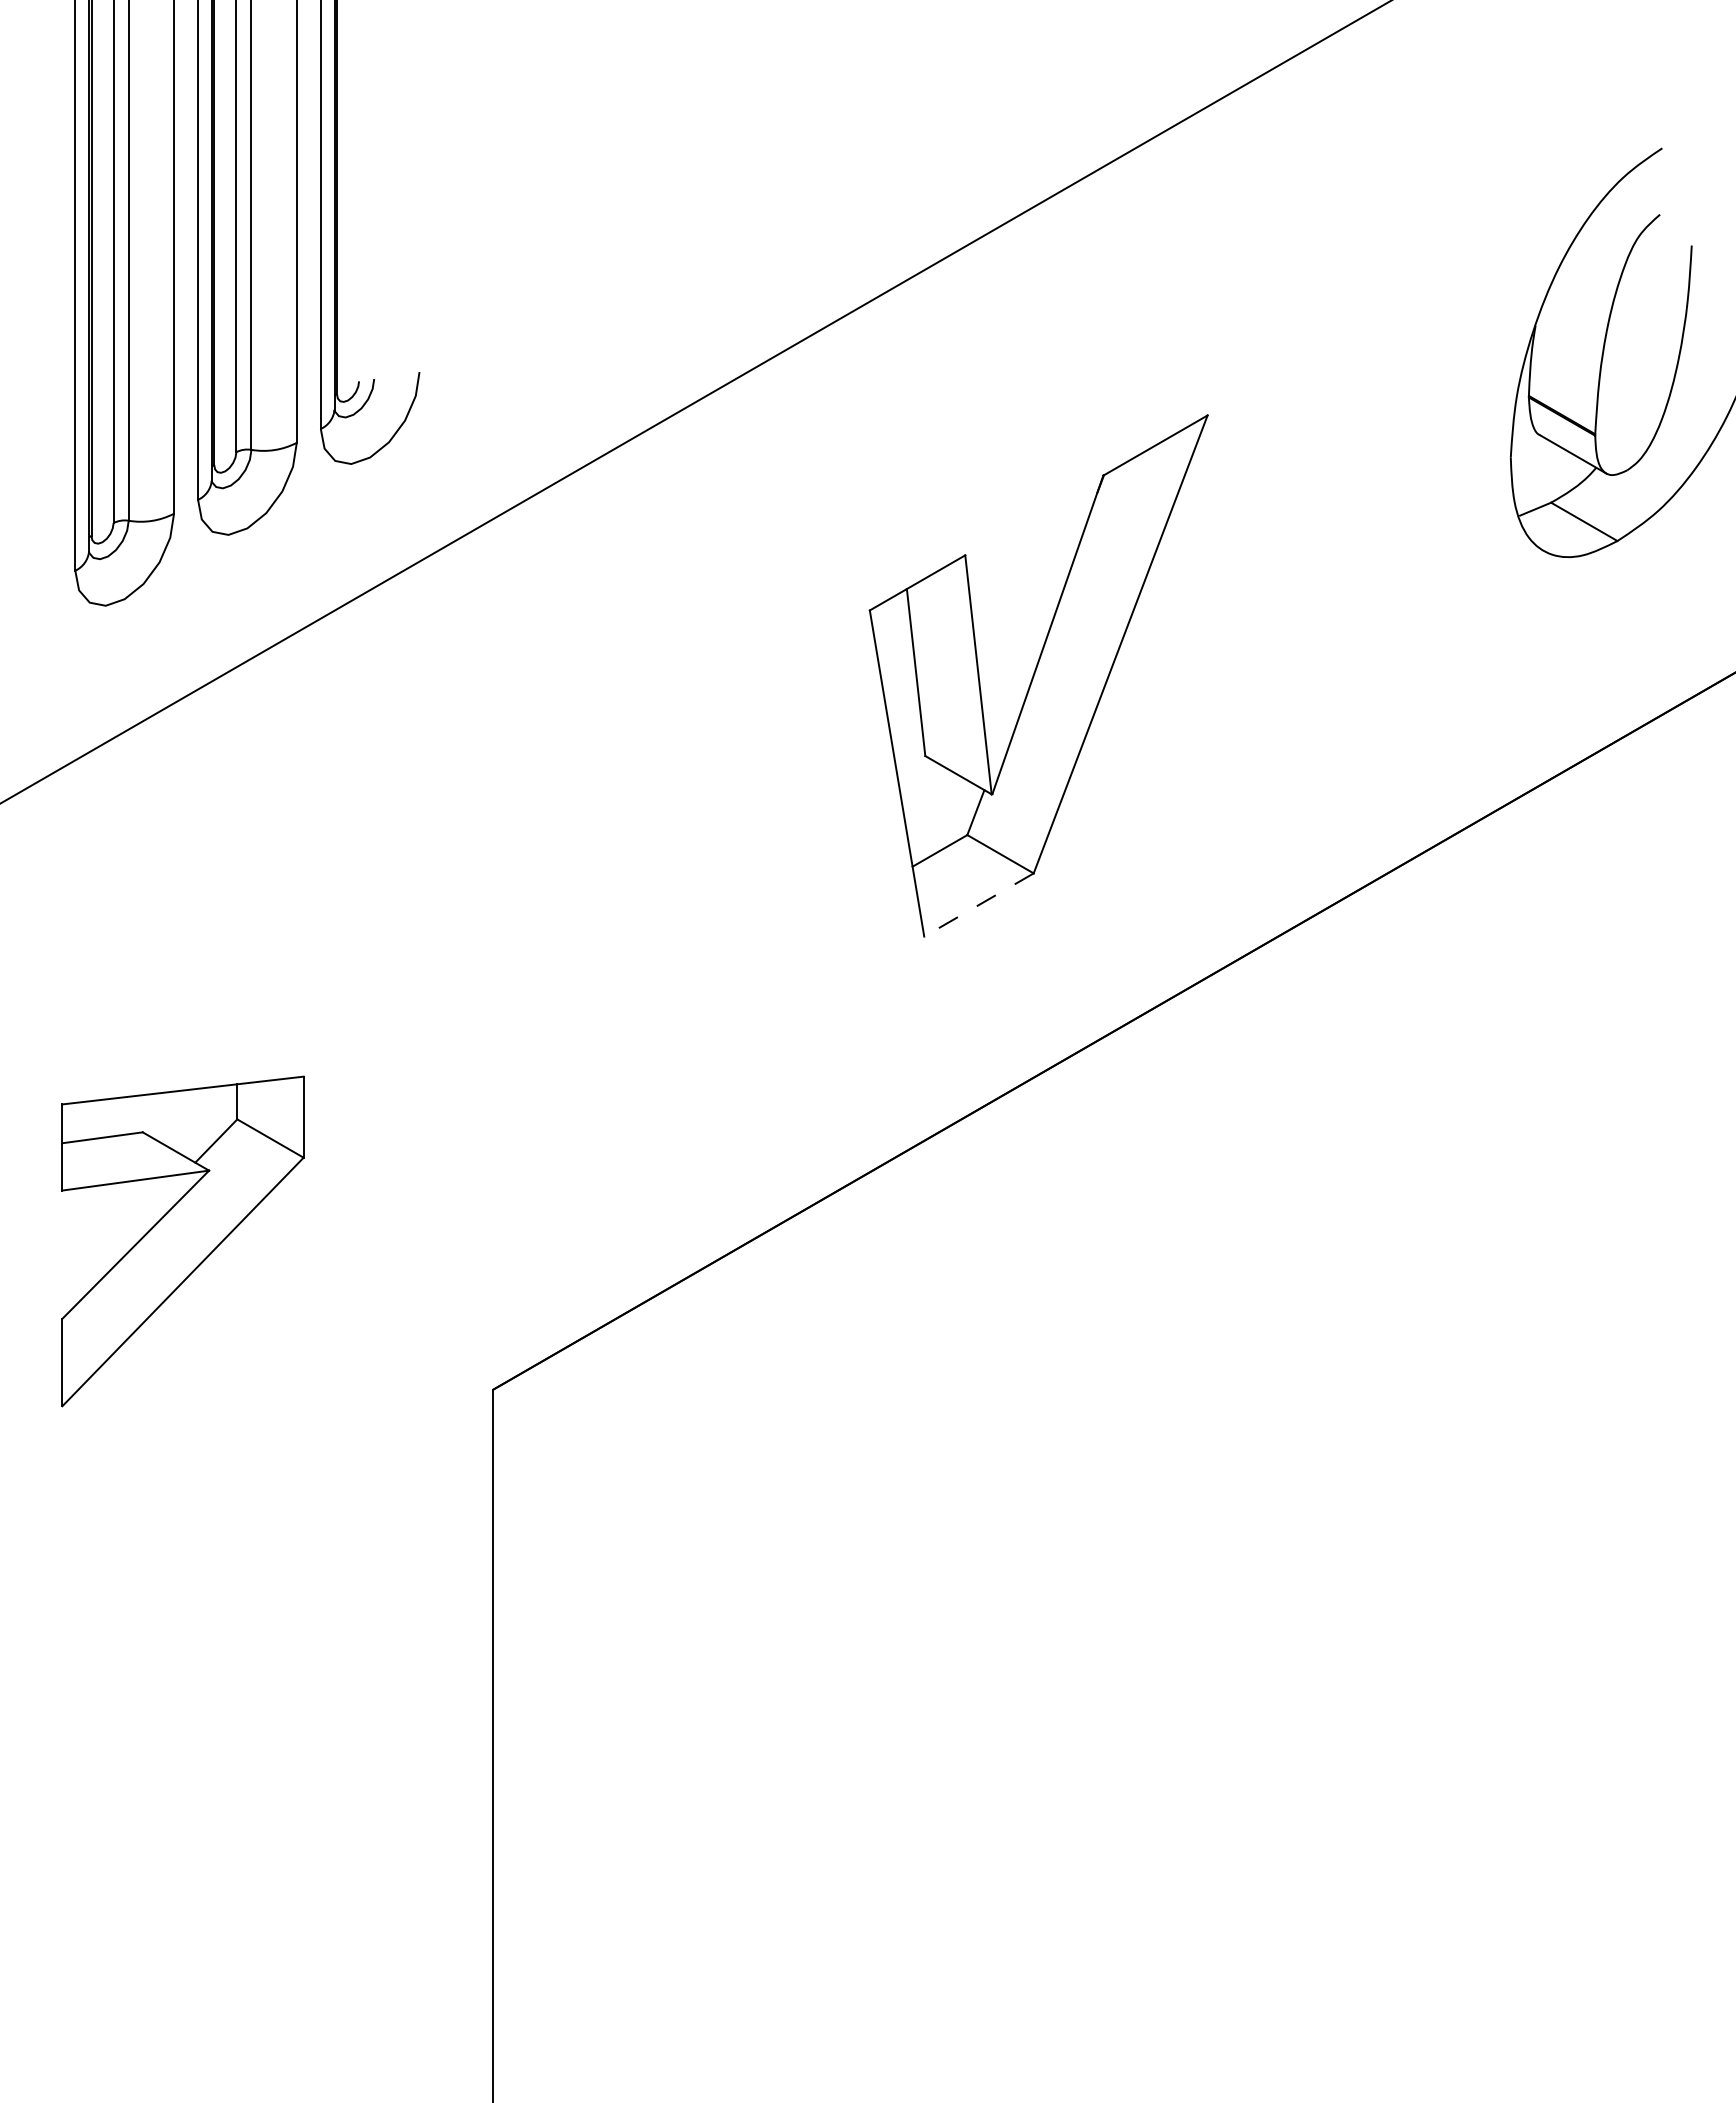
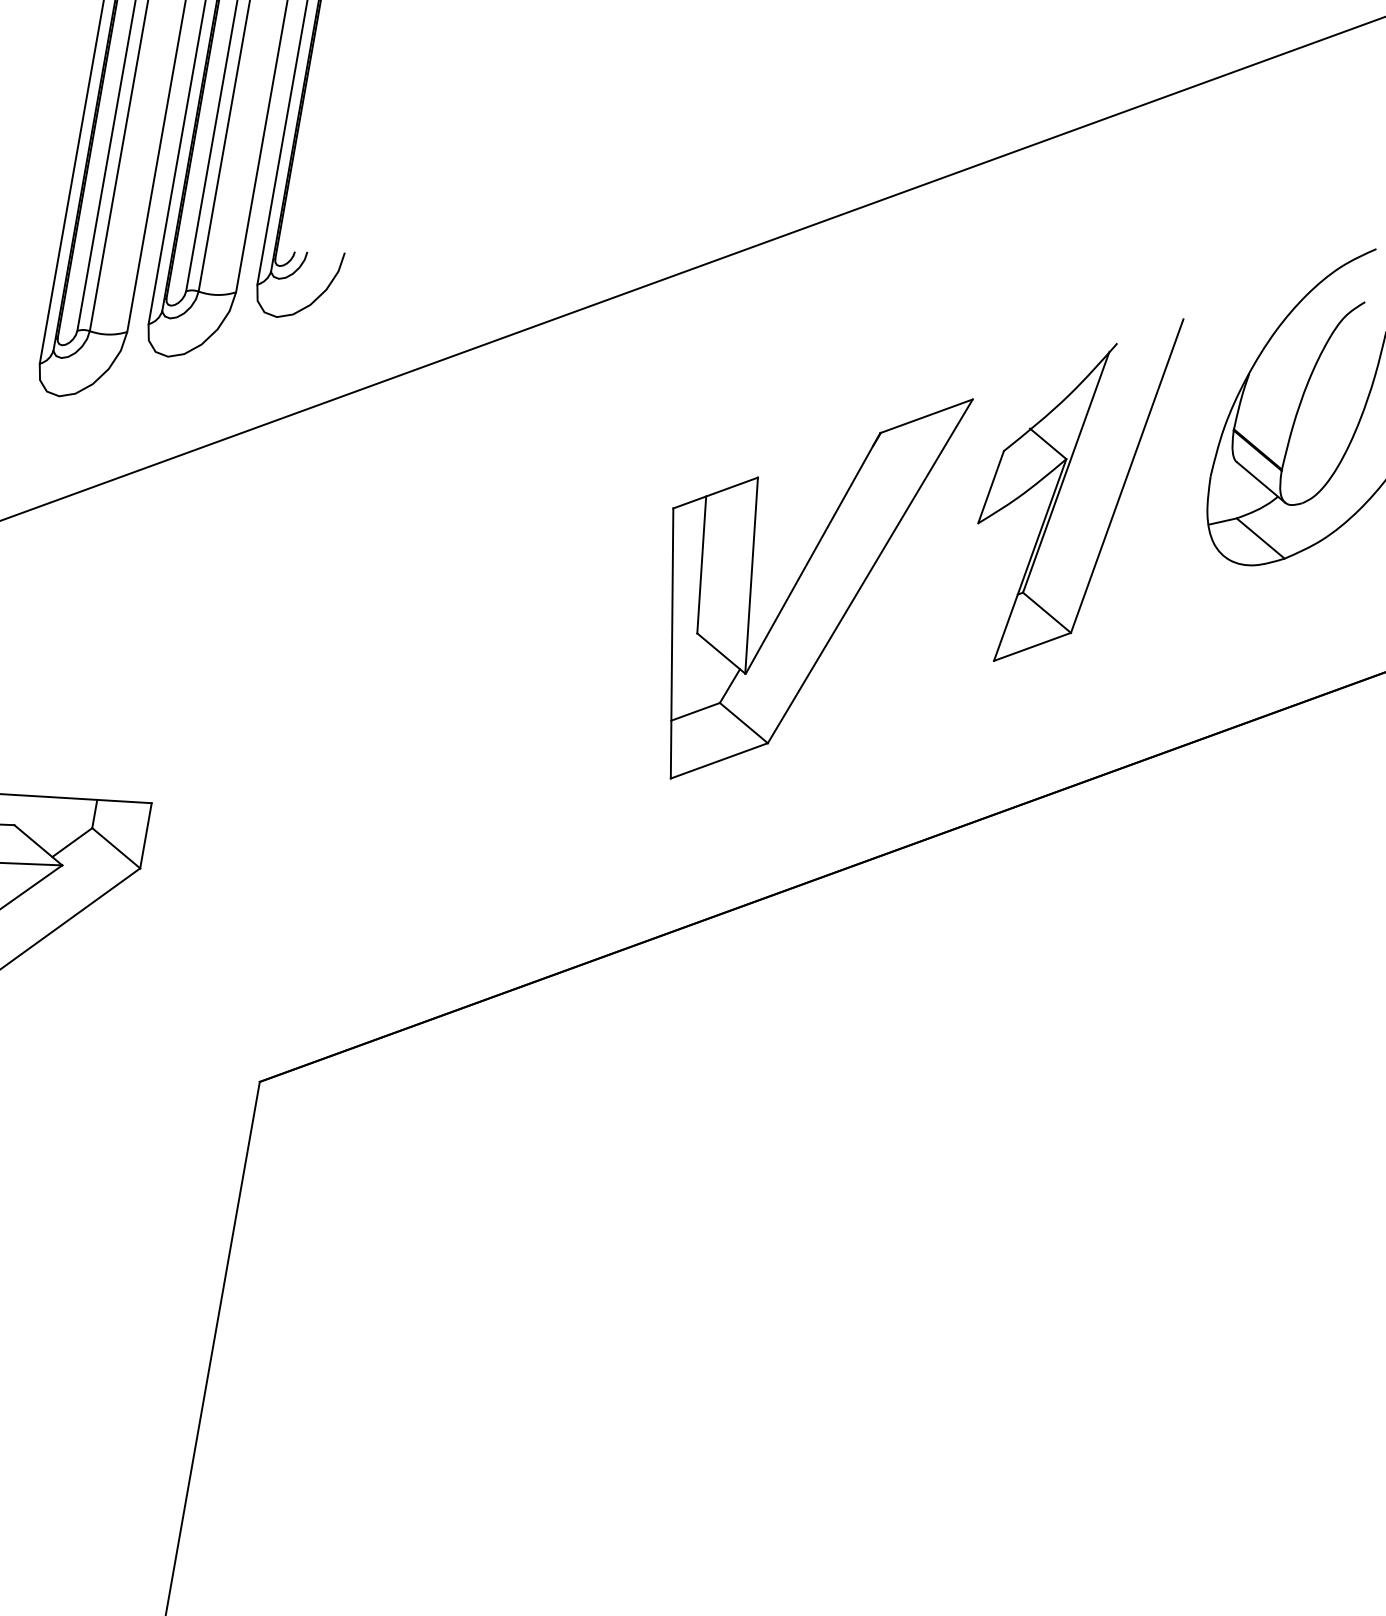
part: (1334, 498) -> (1063, 484), added
line: (978, 905) -> (718, 761), dashed -> solid

